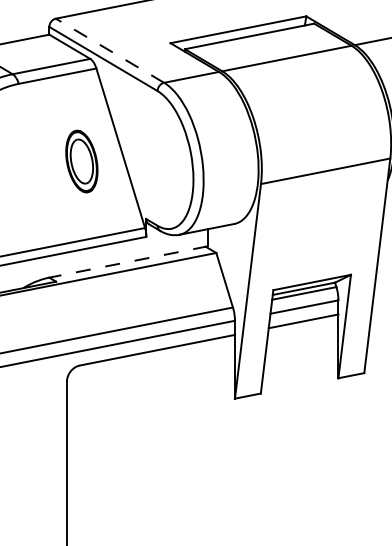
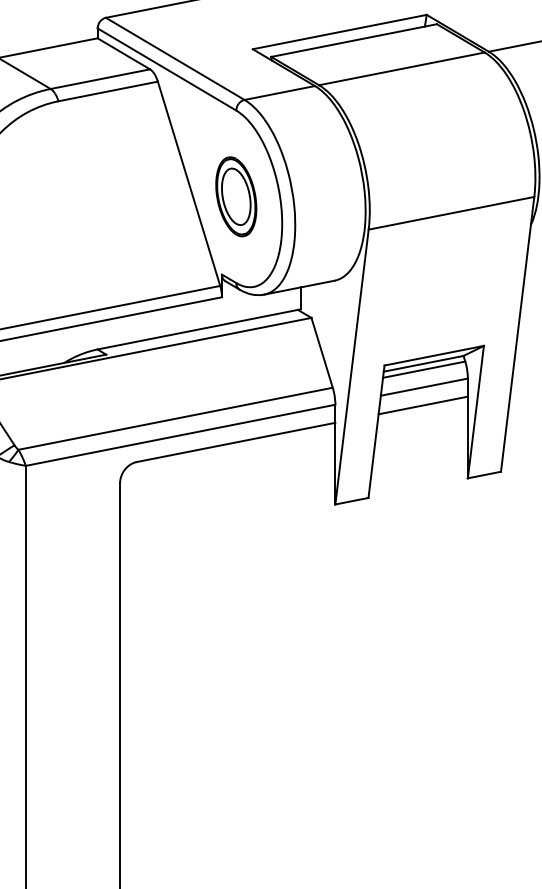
line: (110, 50) -> (175, 58), dashed -> solid
part: (82, 161) -> (236, 196), moved
line: (128, 262) -> (198, 329), dashed -> solid

